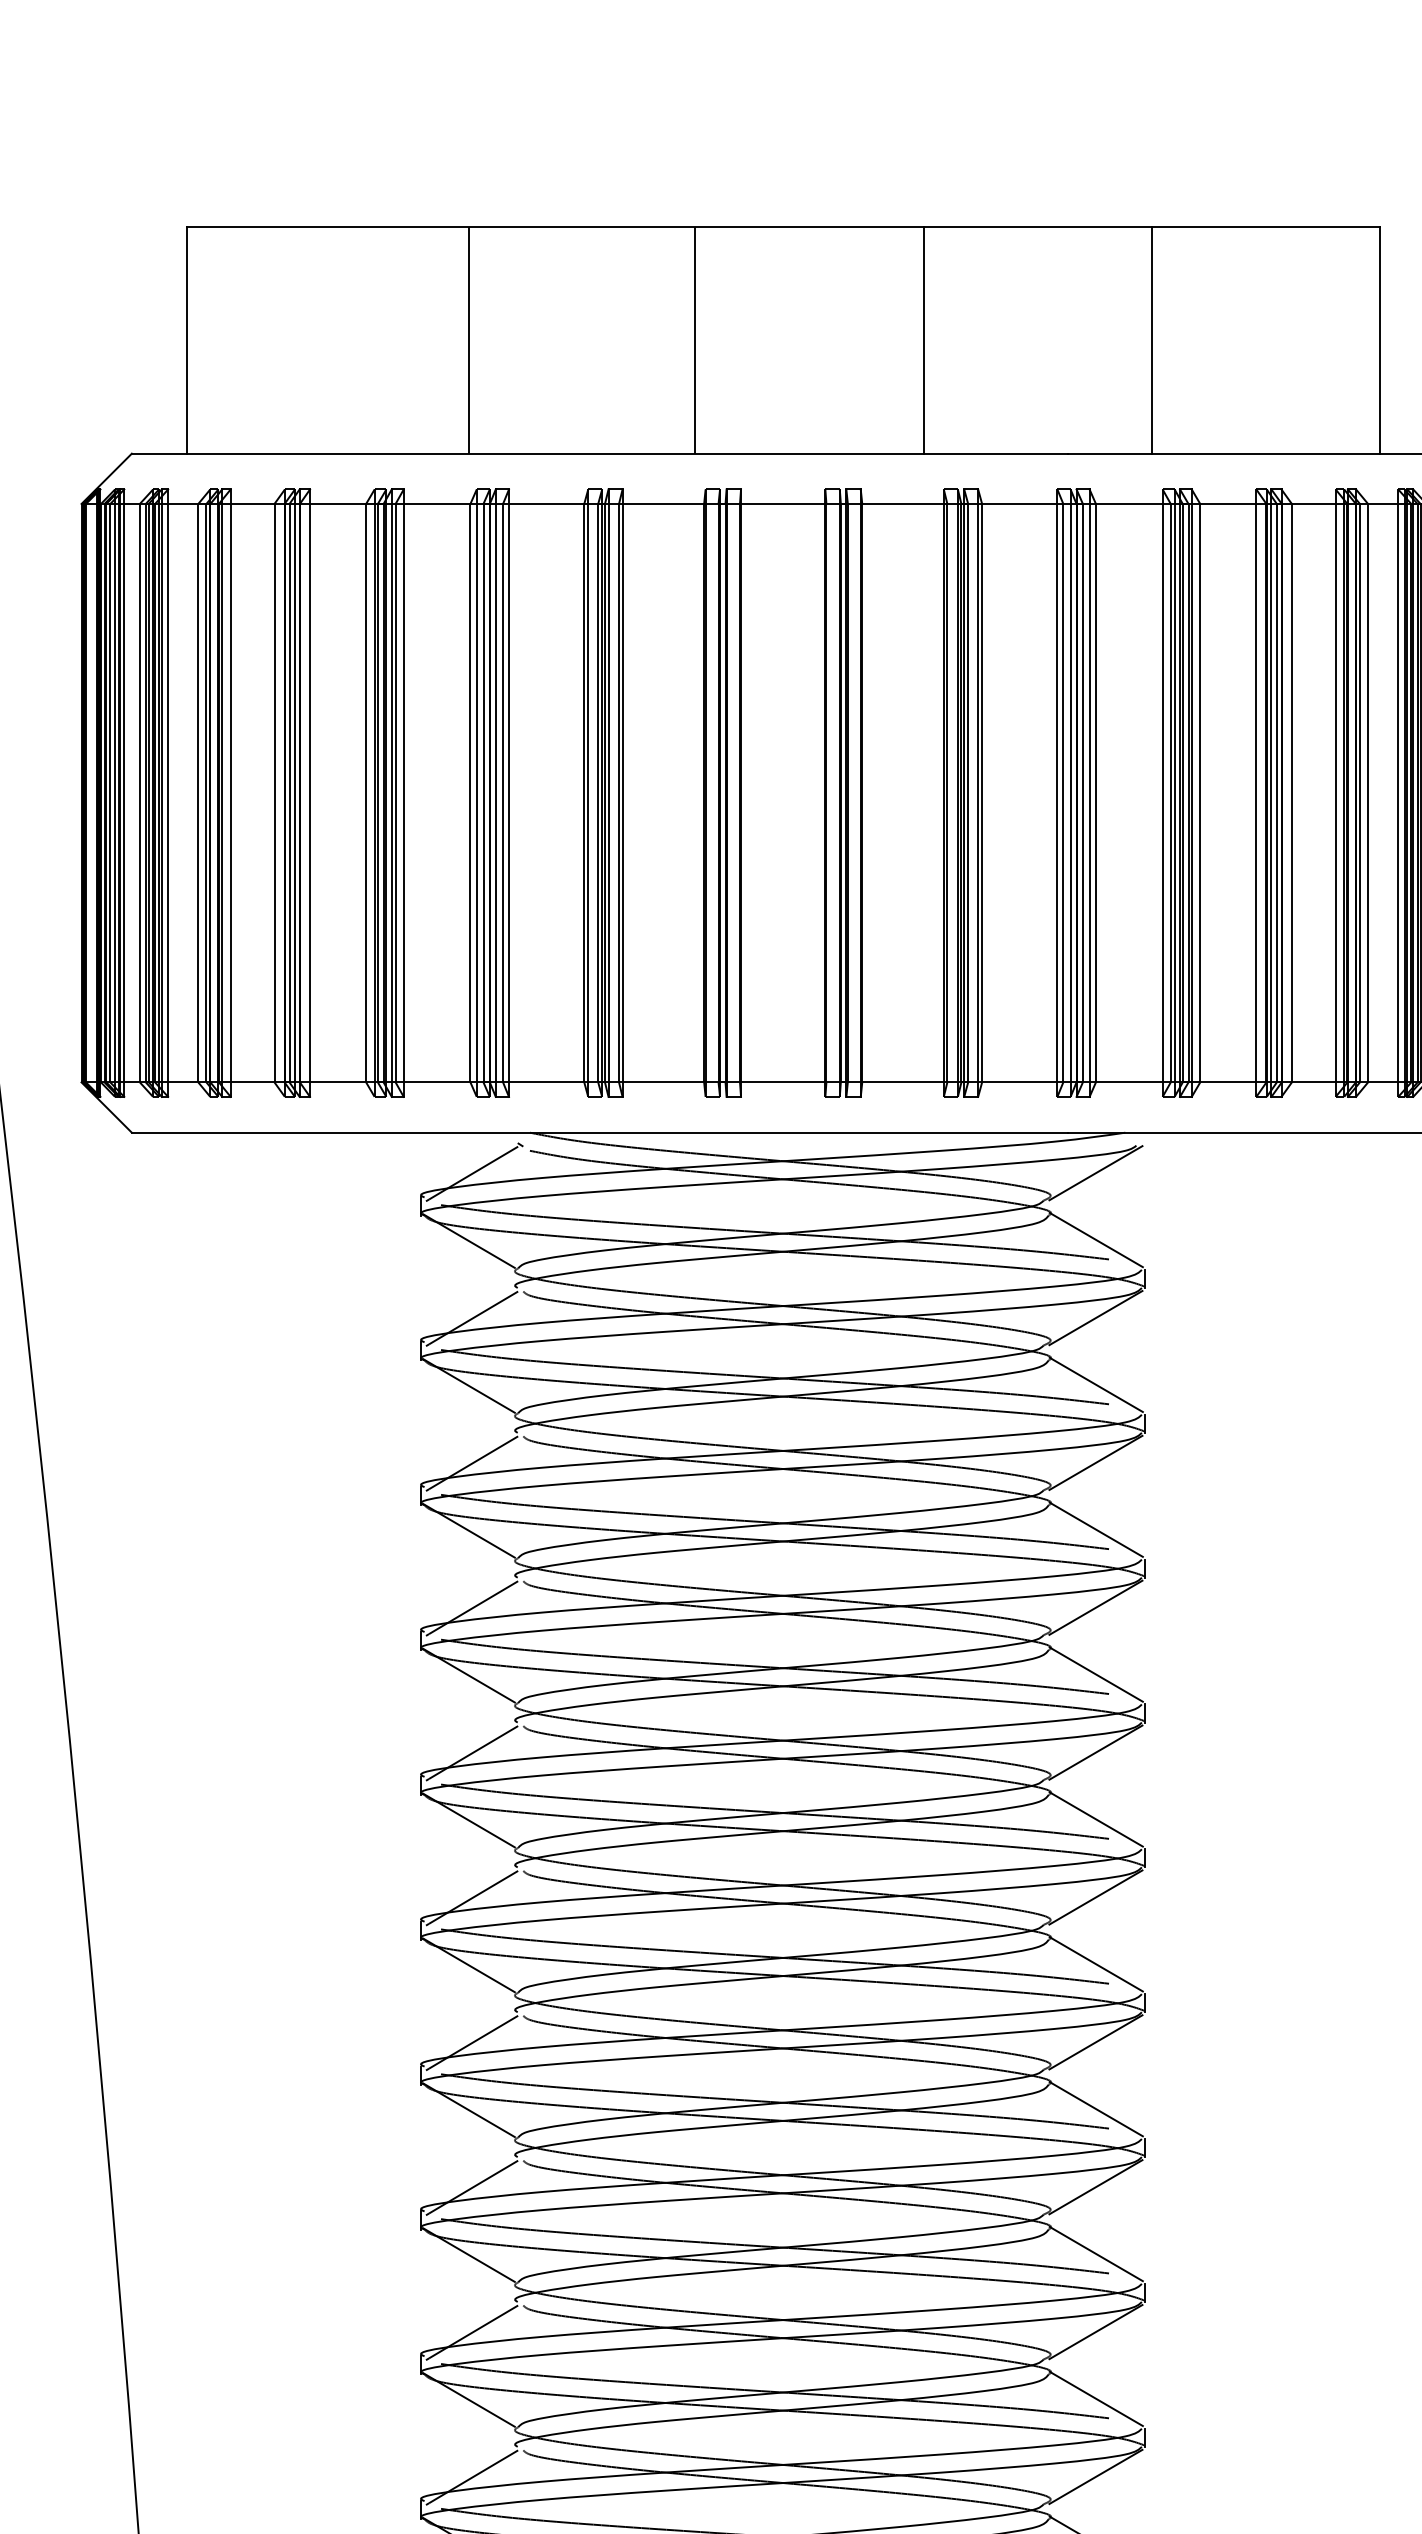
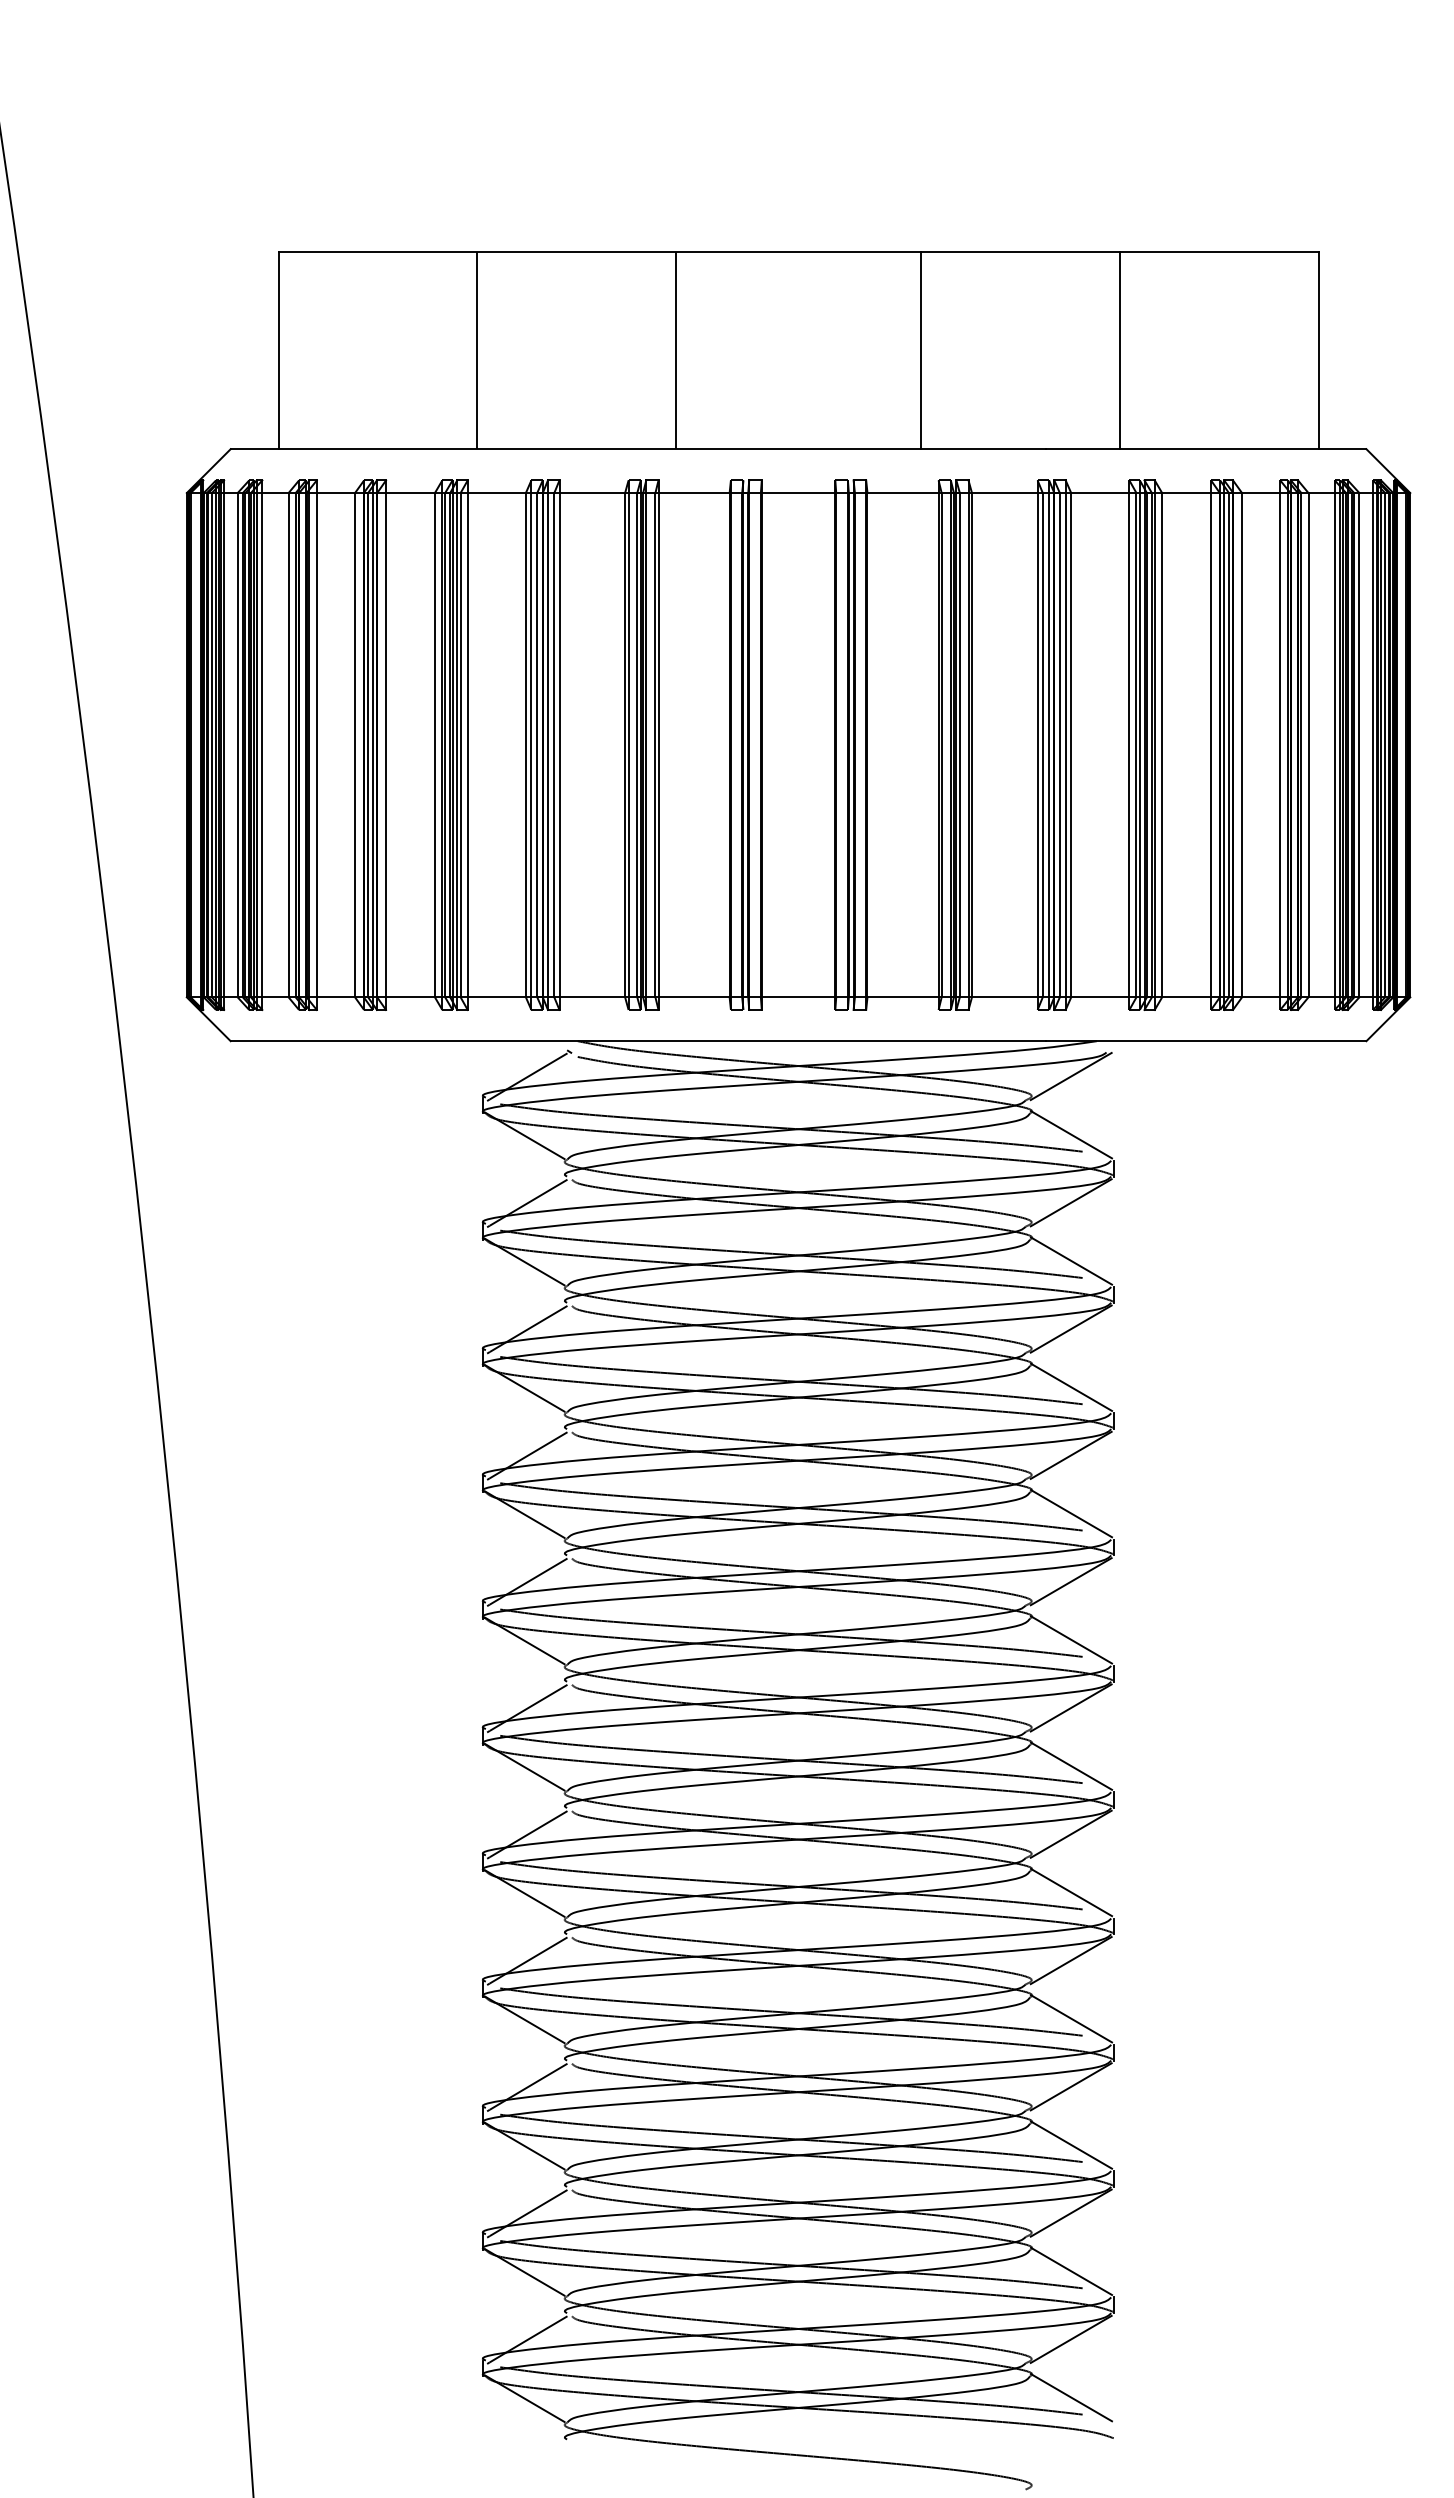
line: (468, 340) -> (477, 350), moved
line: (694, 340) -> (676, 350), moved

